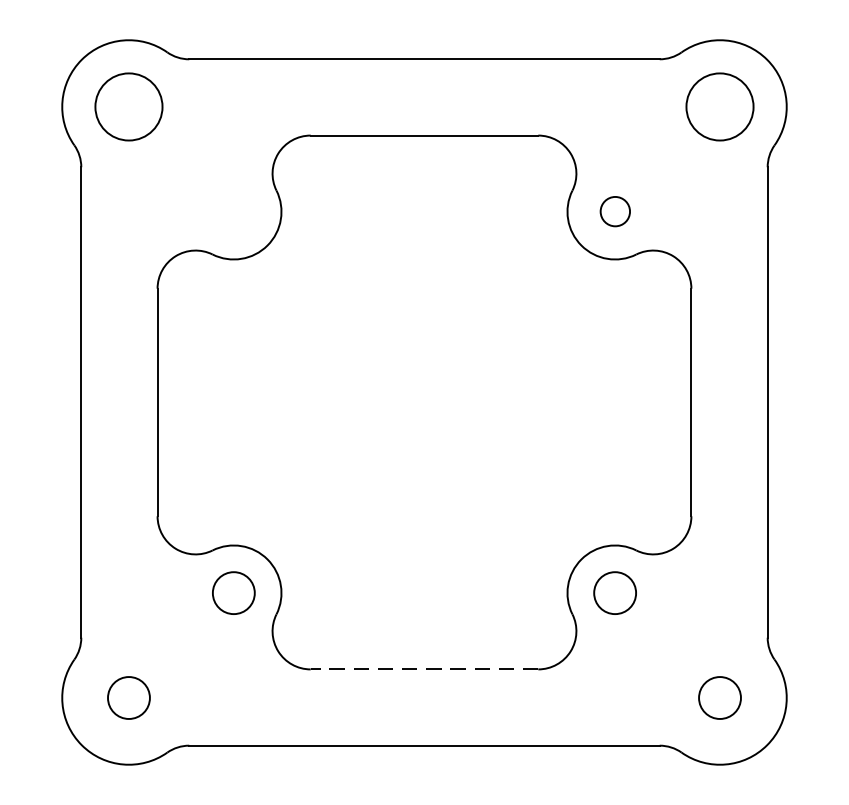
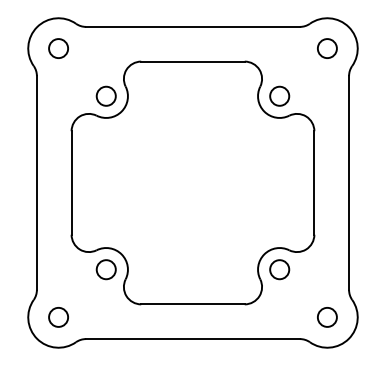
circle: (128, 106) -> (58, 48), size x0.62
circle: (718, 106) -> (326, 48), size x0.62
circle: (232, 210) -> (105, 95), added
circle: (614, 210) -> (279, 95), size x1.43
line: (423, 669) -> (192, 304), dashed -> solid

